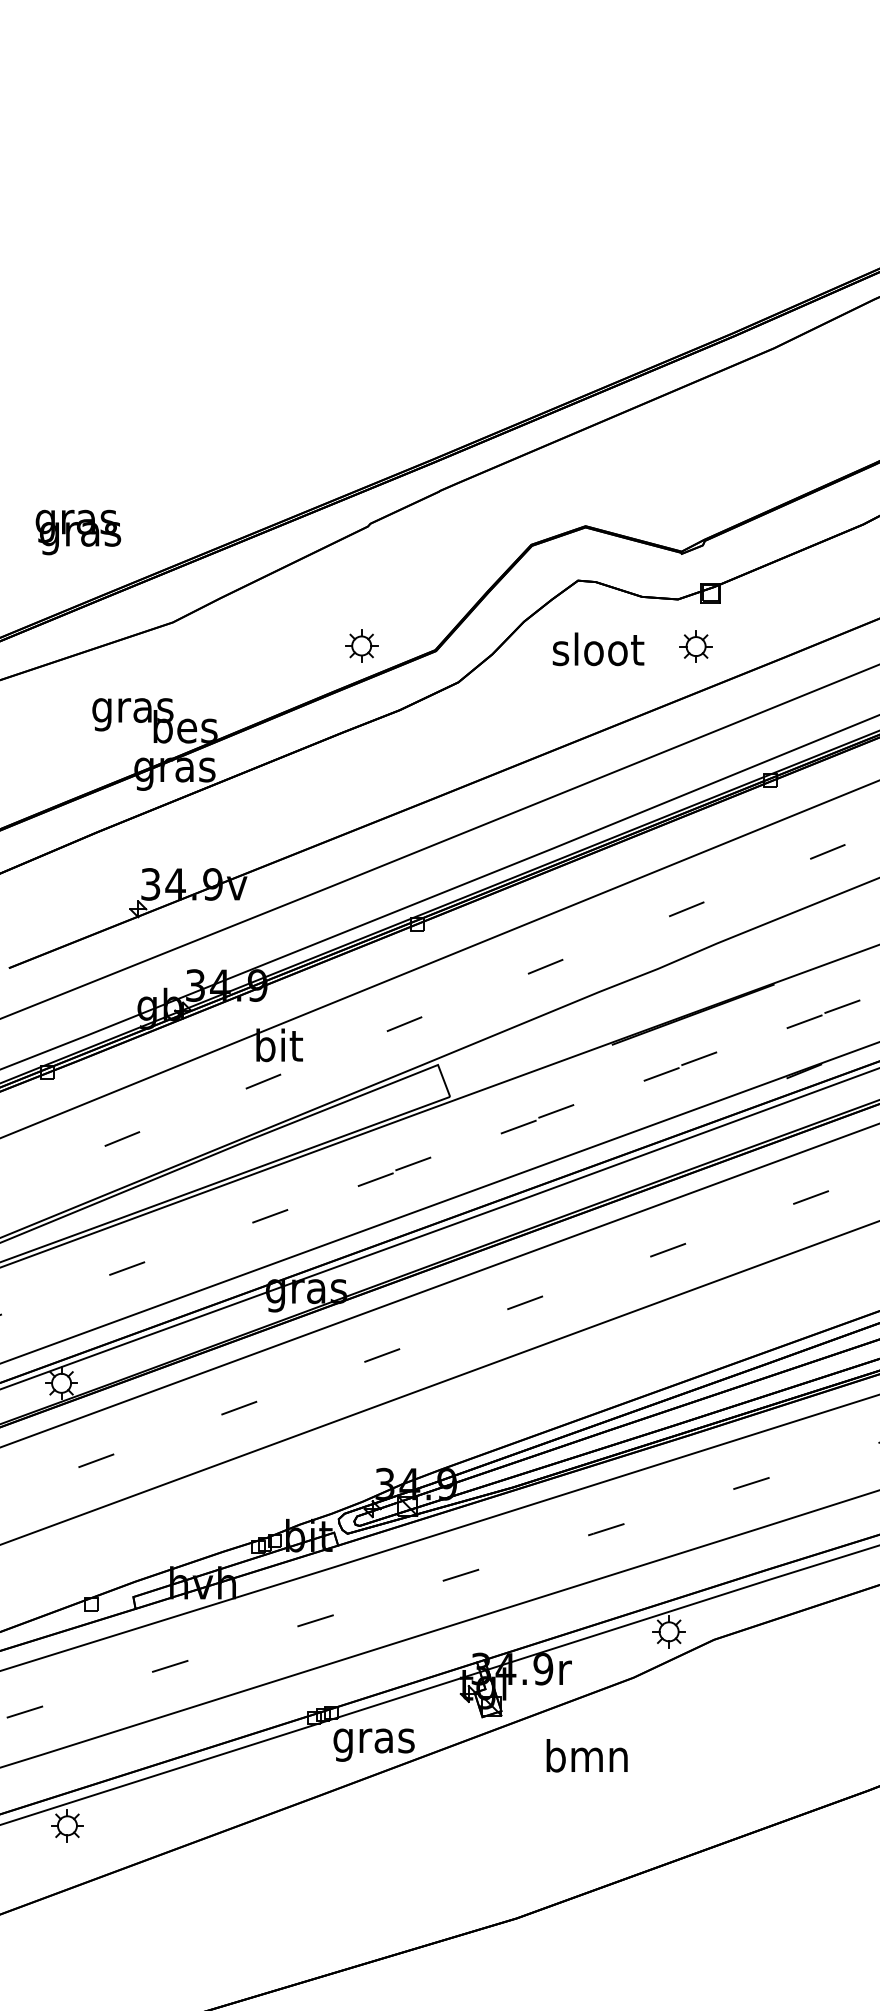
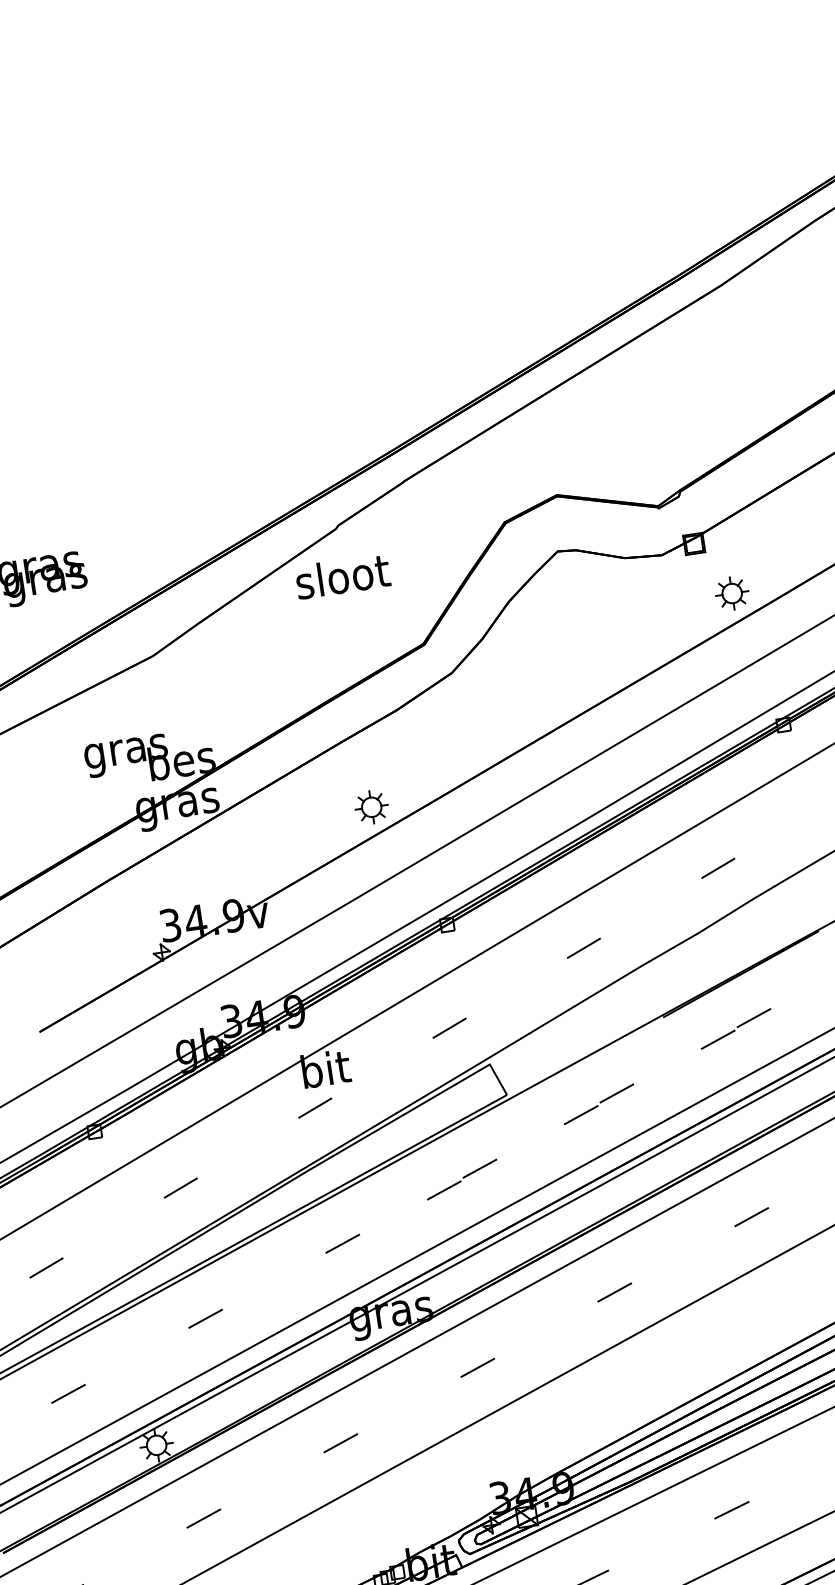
part: (361, 645) -> (371, 806), moved
part: (695, 646) -> (731, 593), moved
text: (598, 649) -> (342, 576), moved

